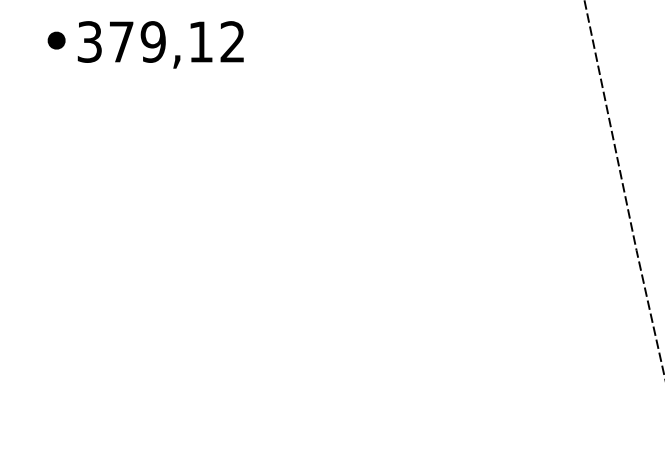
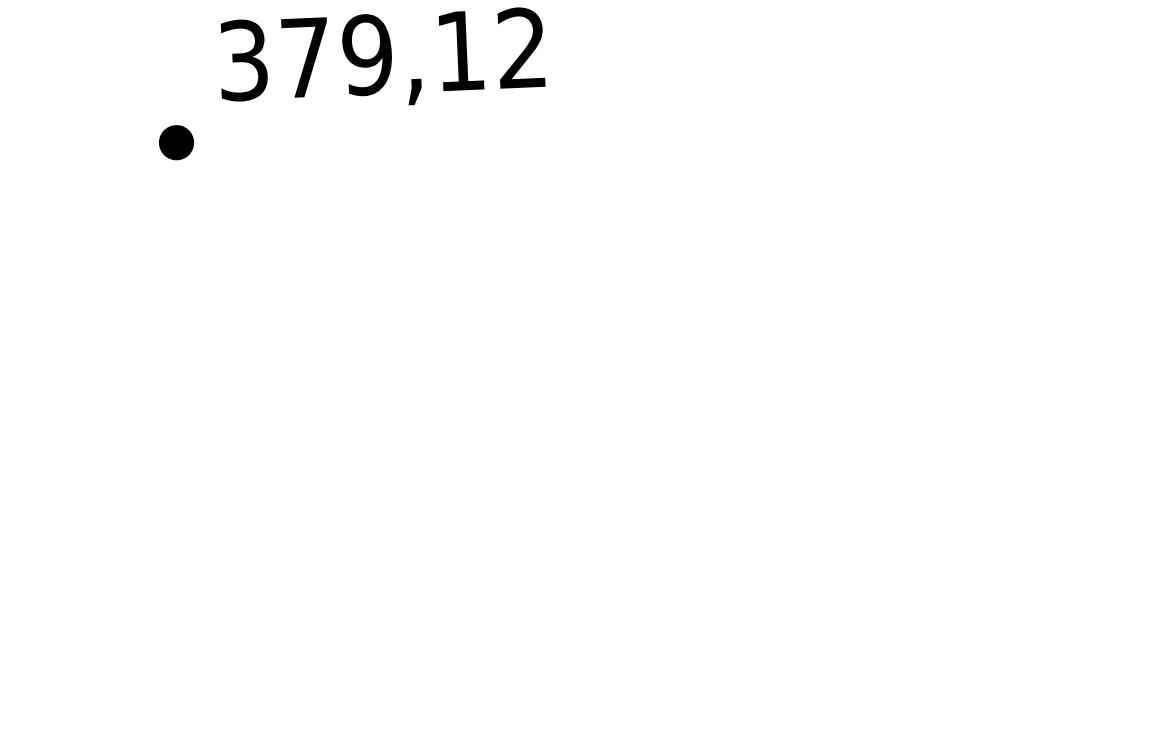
part: (56, 40) -> (176, 142), moved

